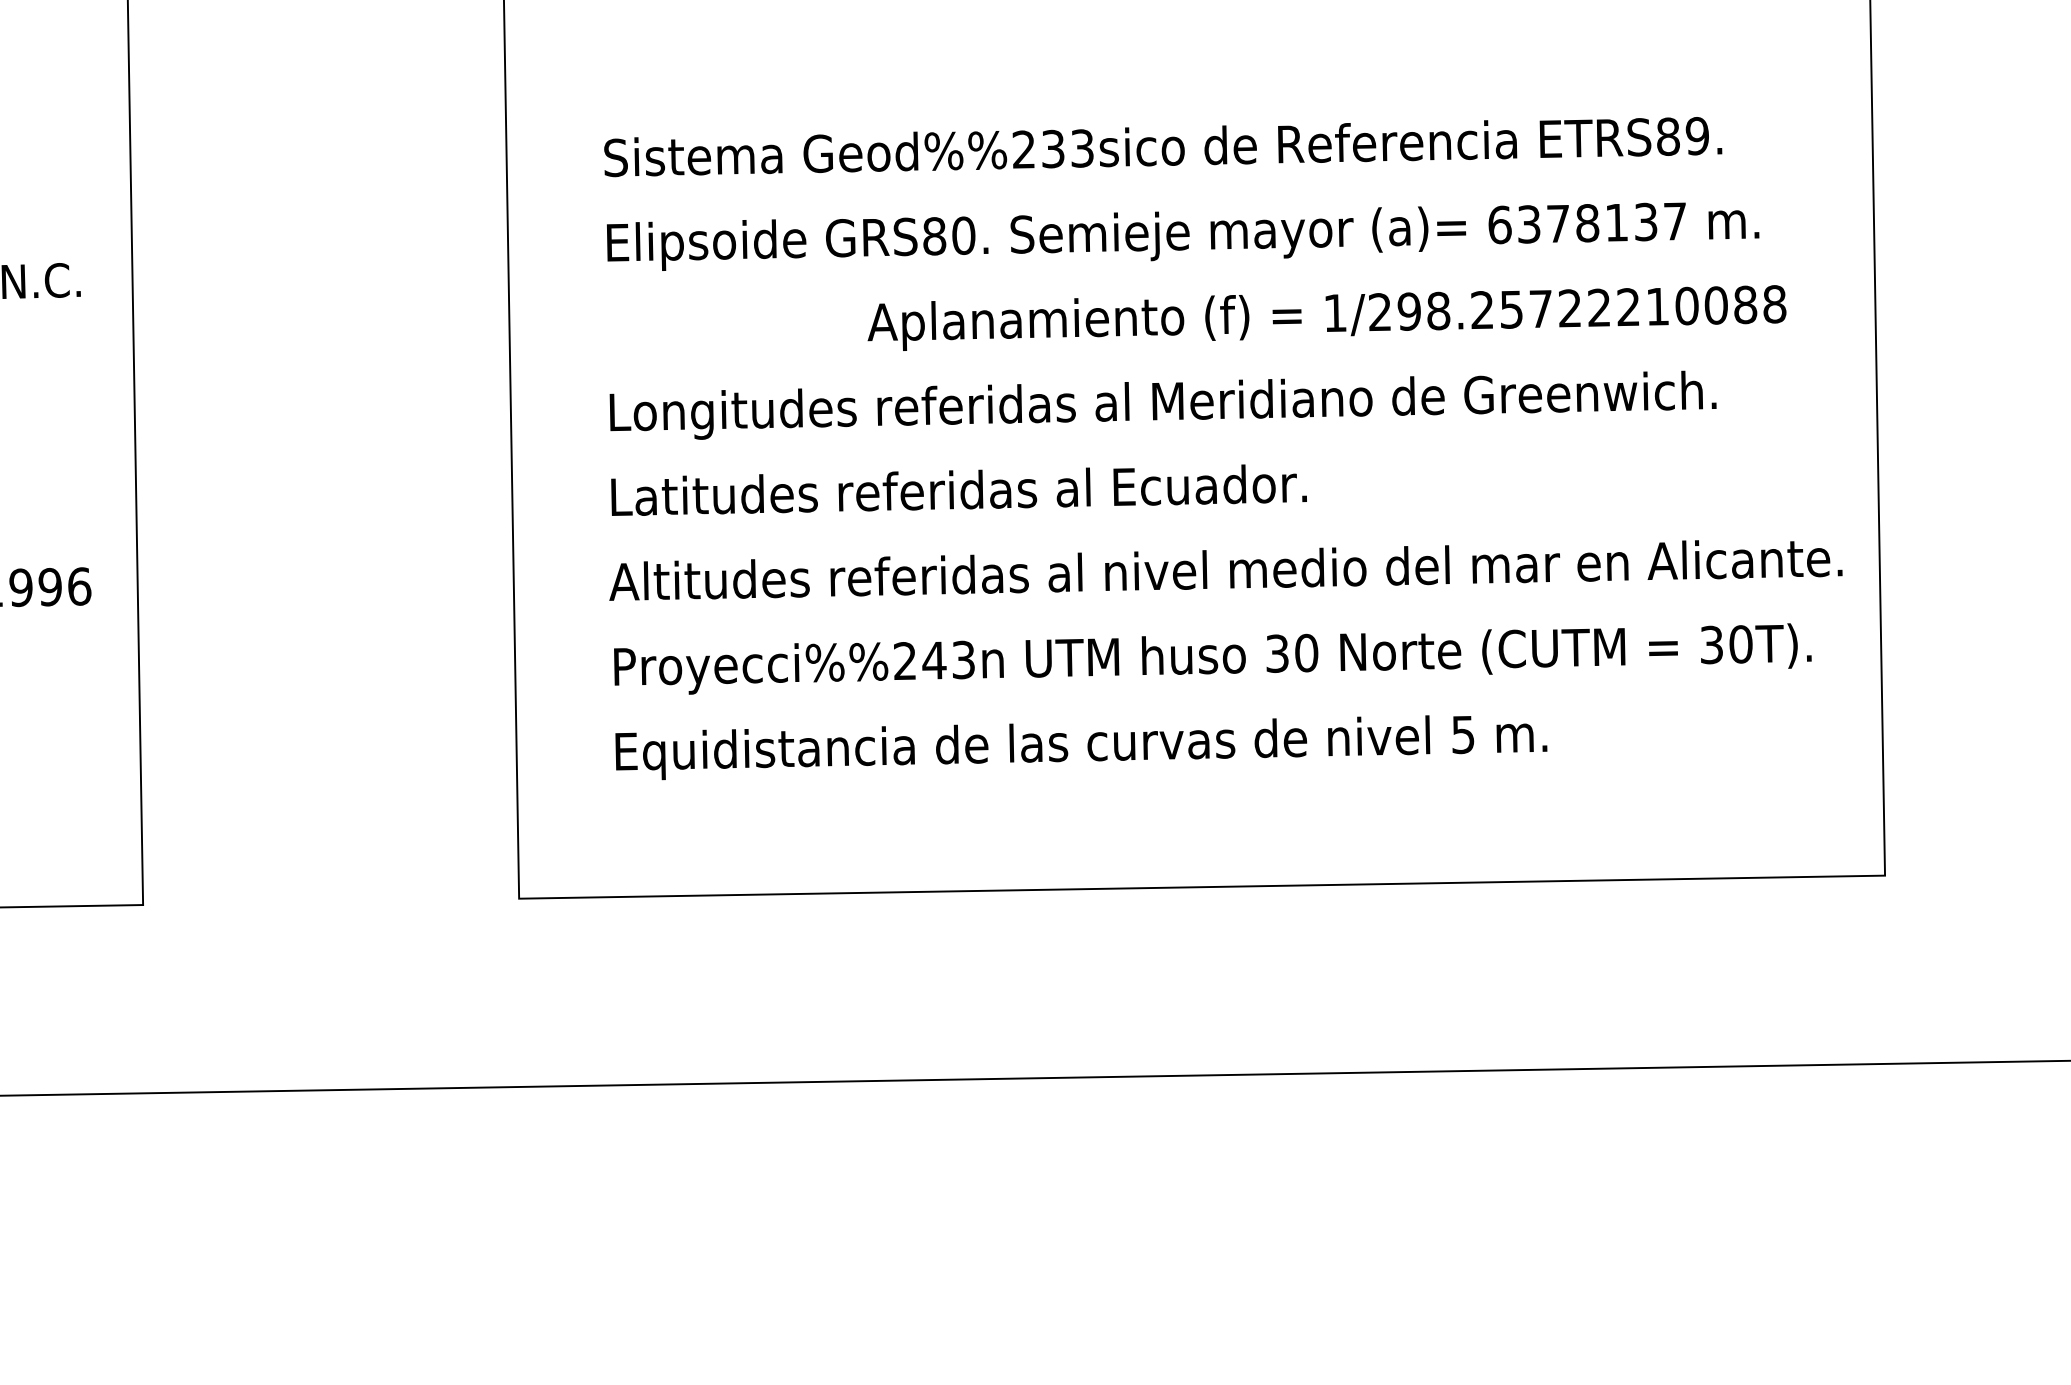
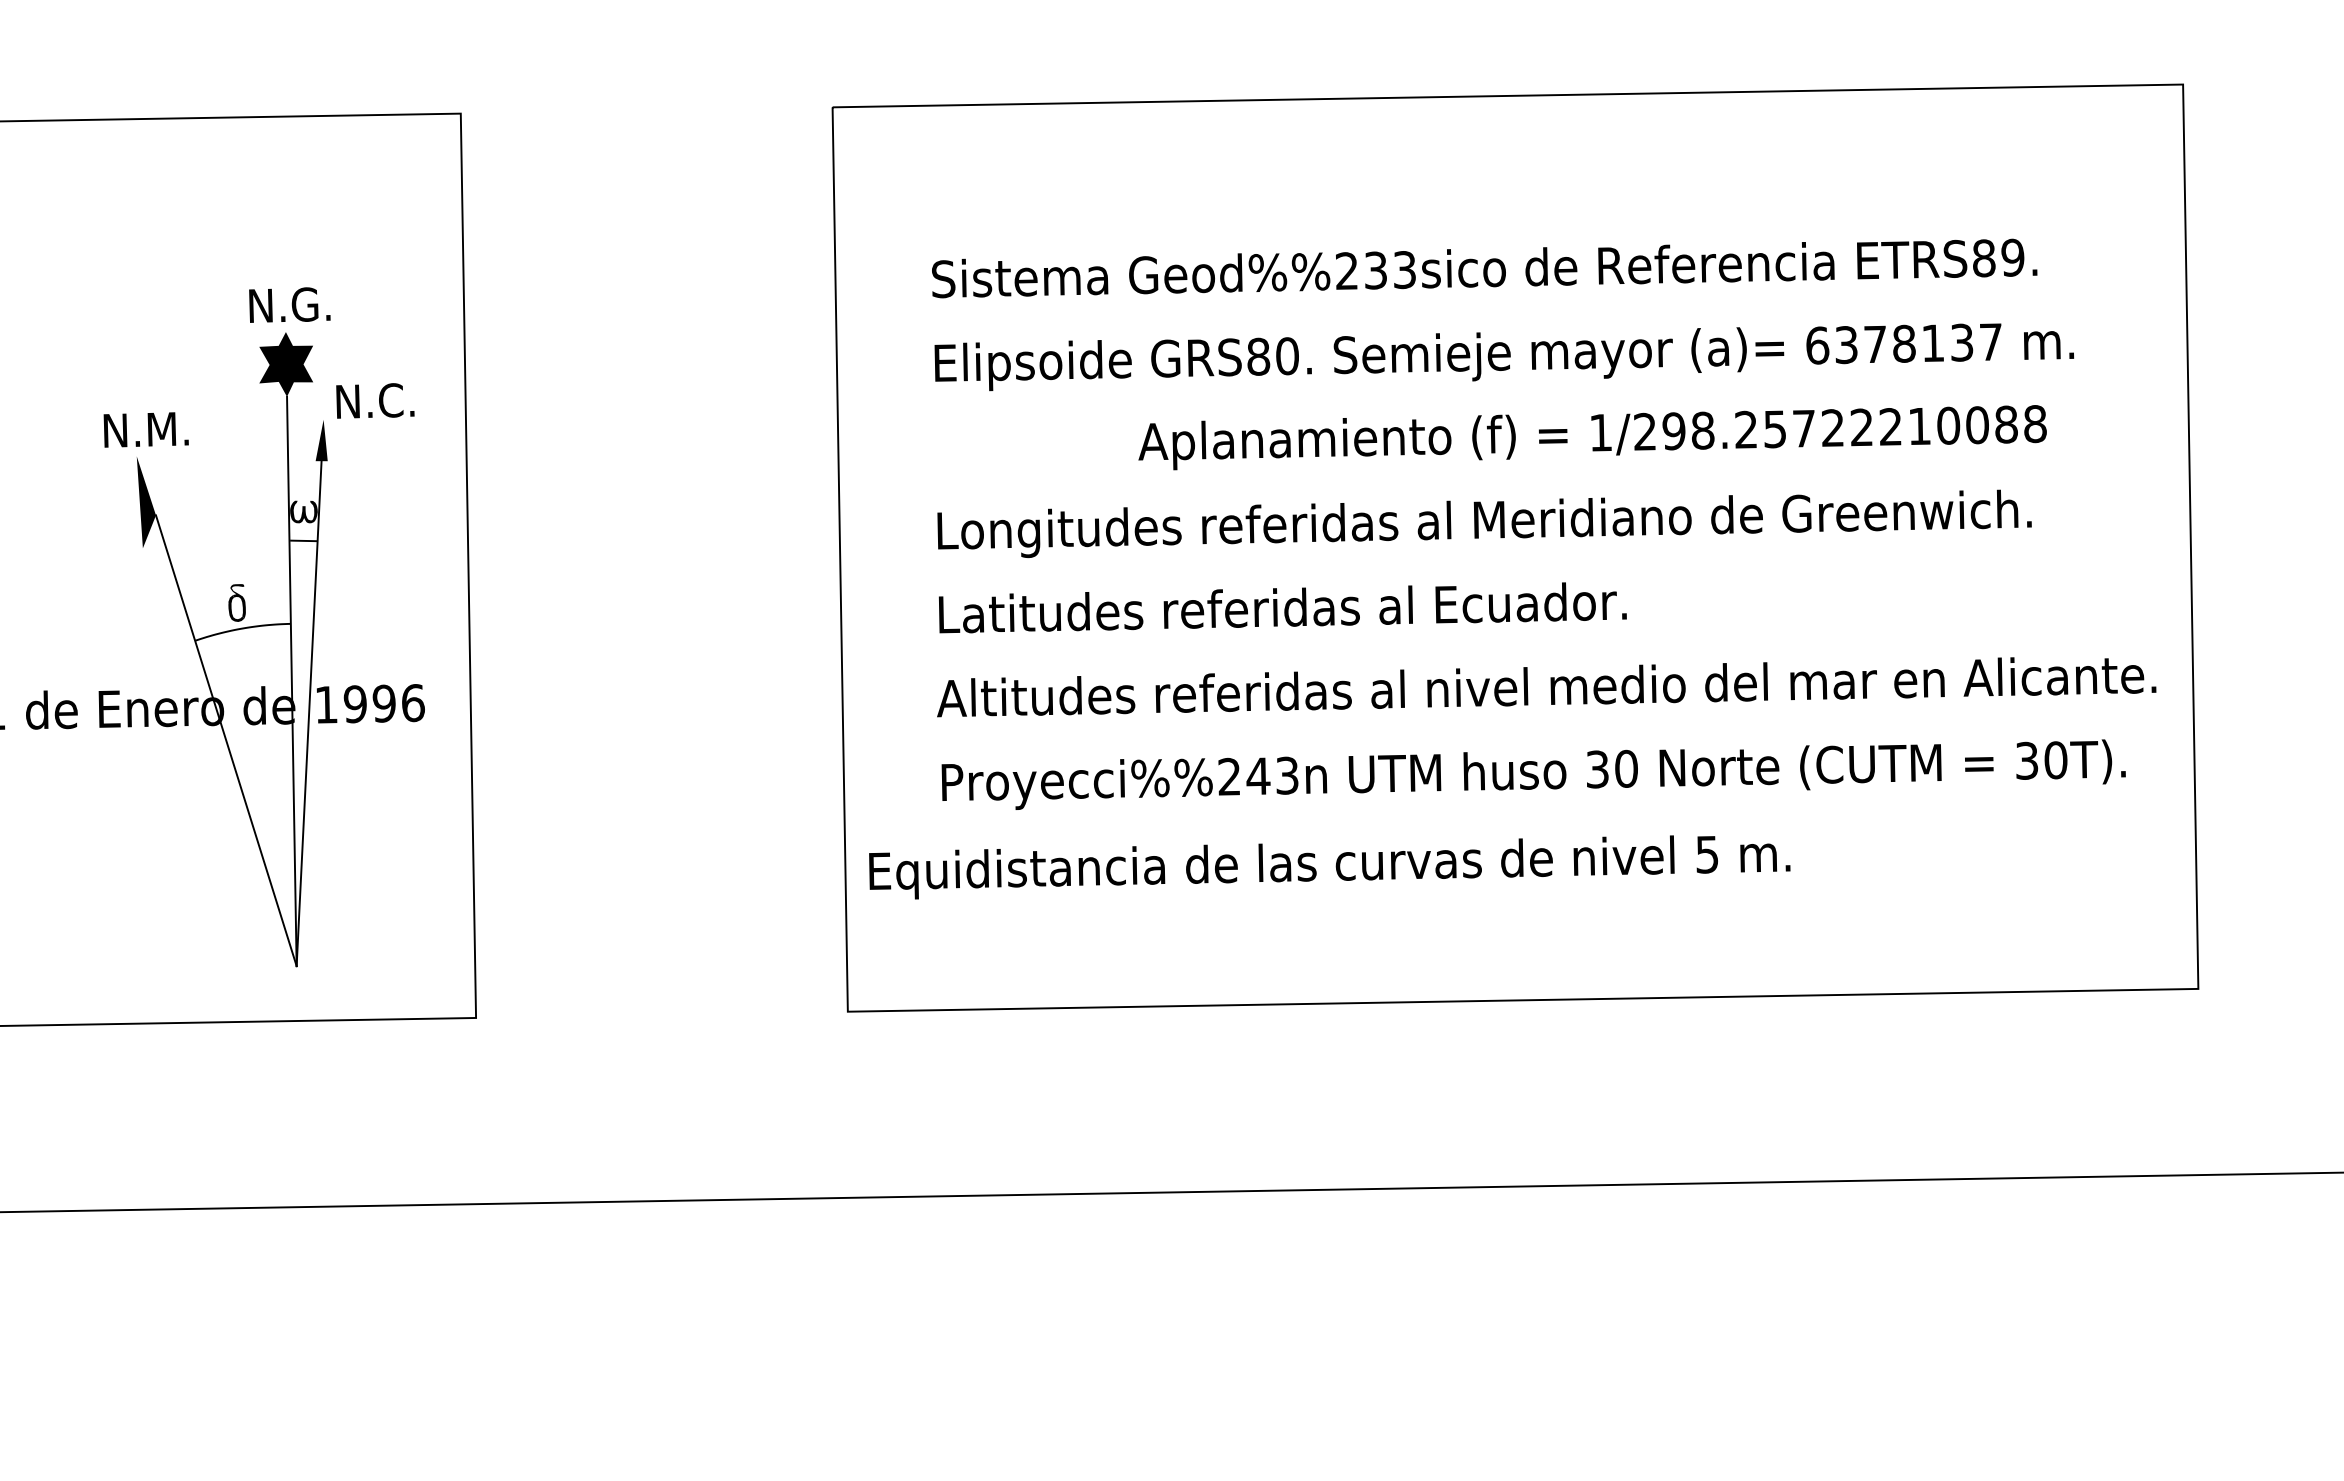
text: (1326, 317) -> (1592, 437), moved
text: (1081, 747) -> (1329, 867), moved

